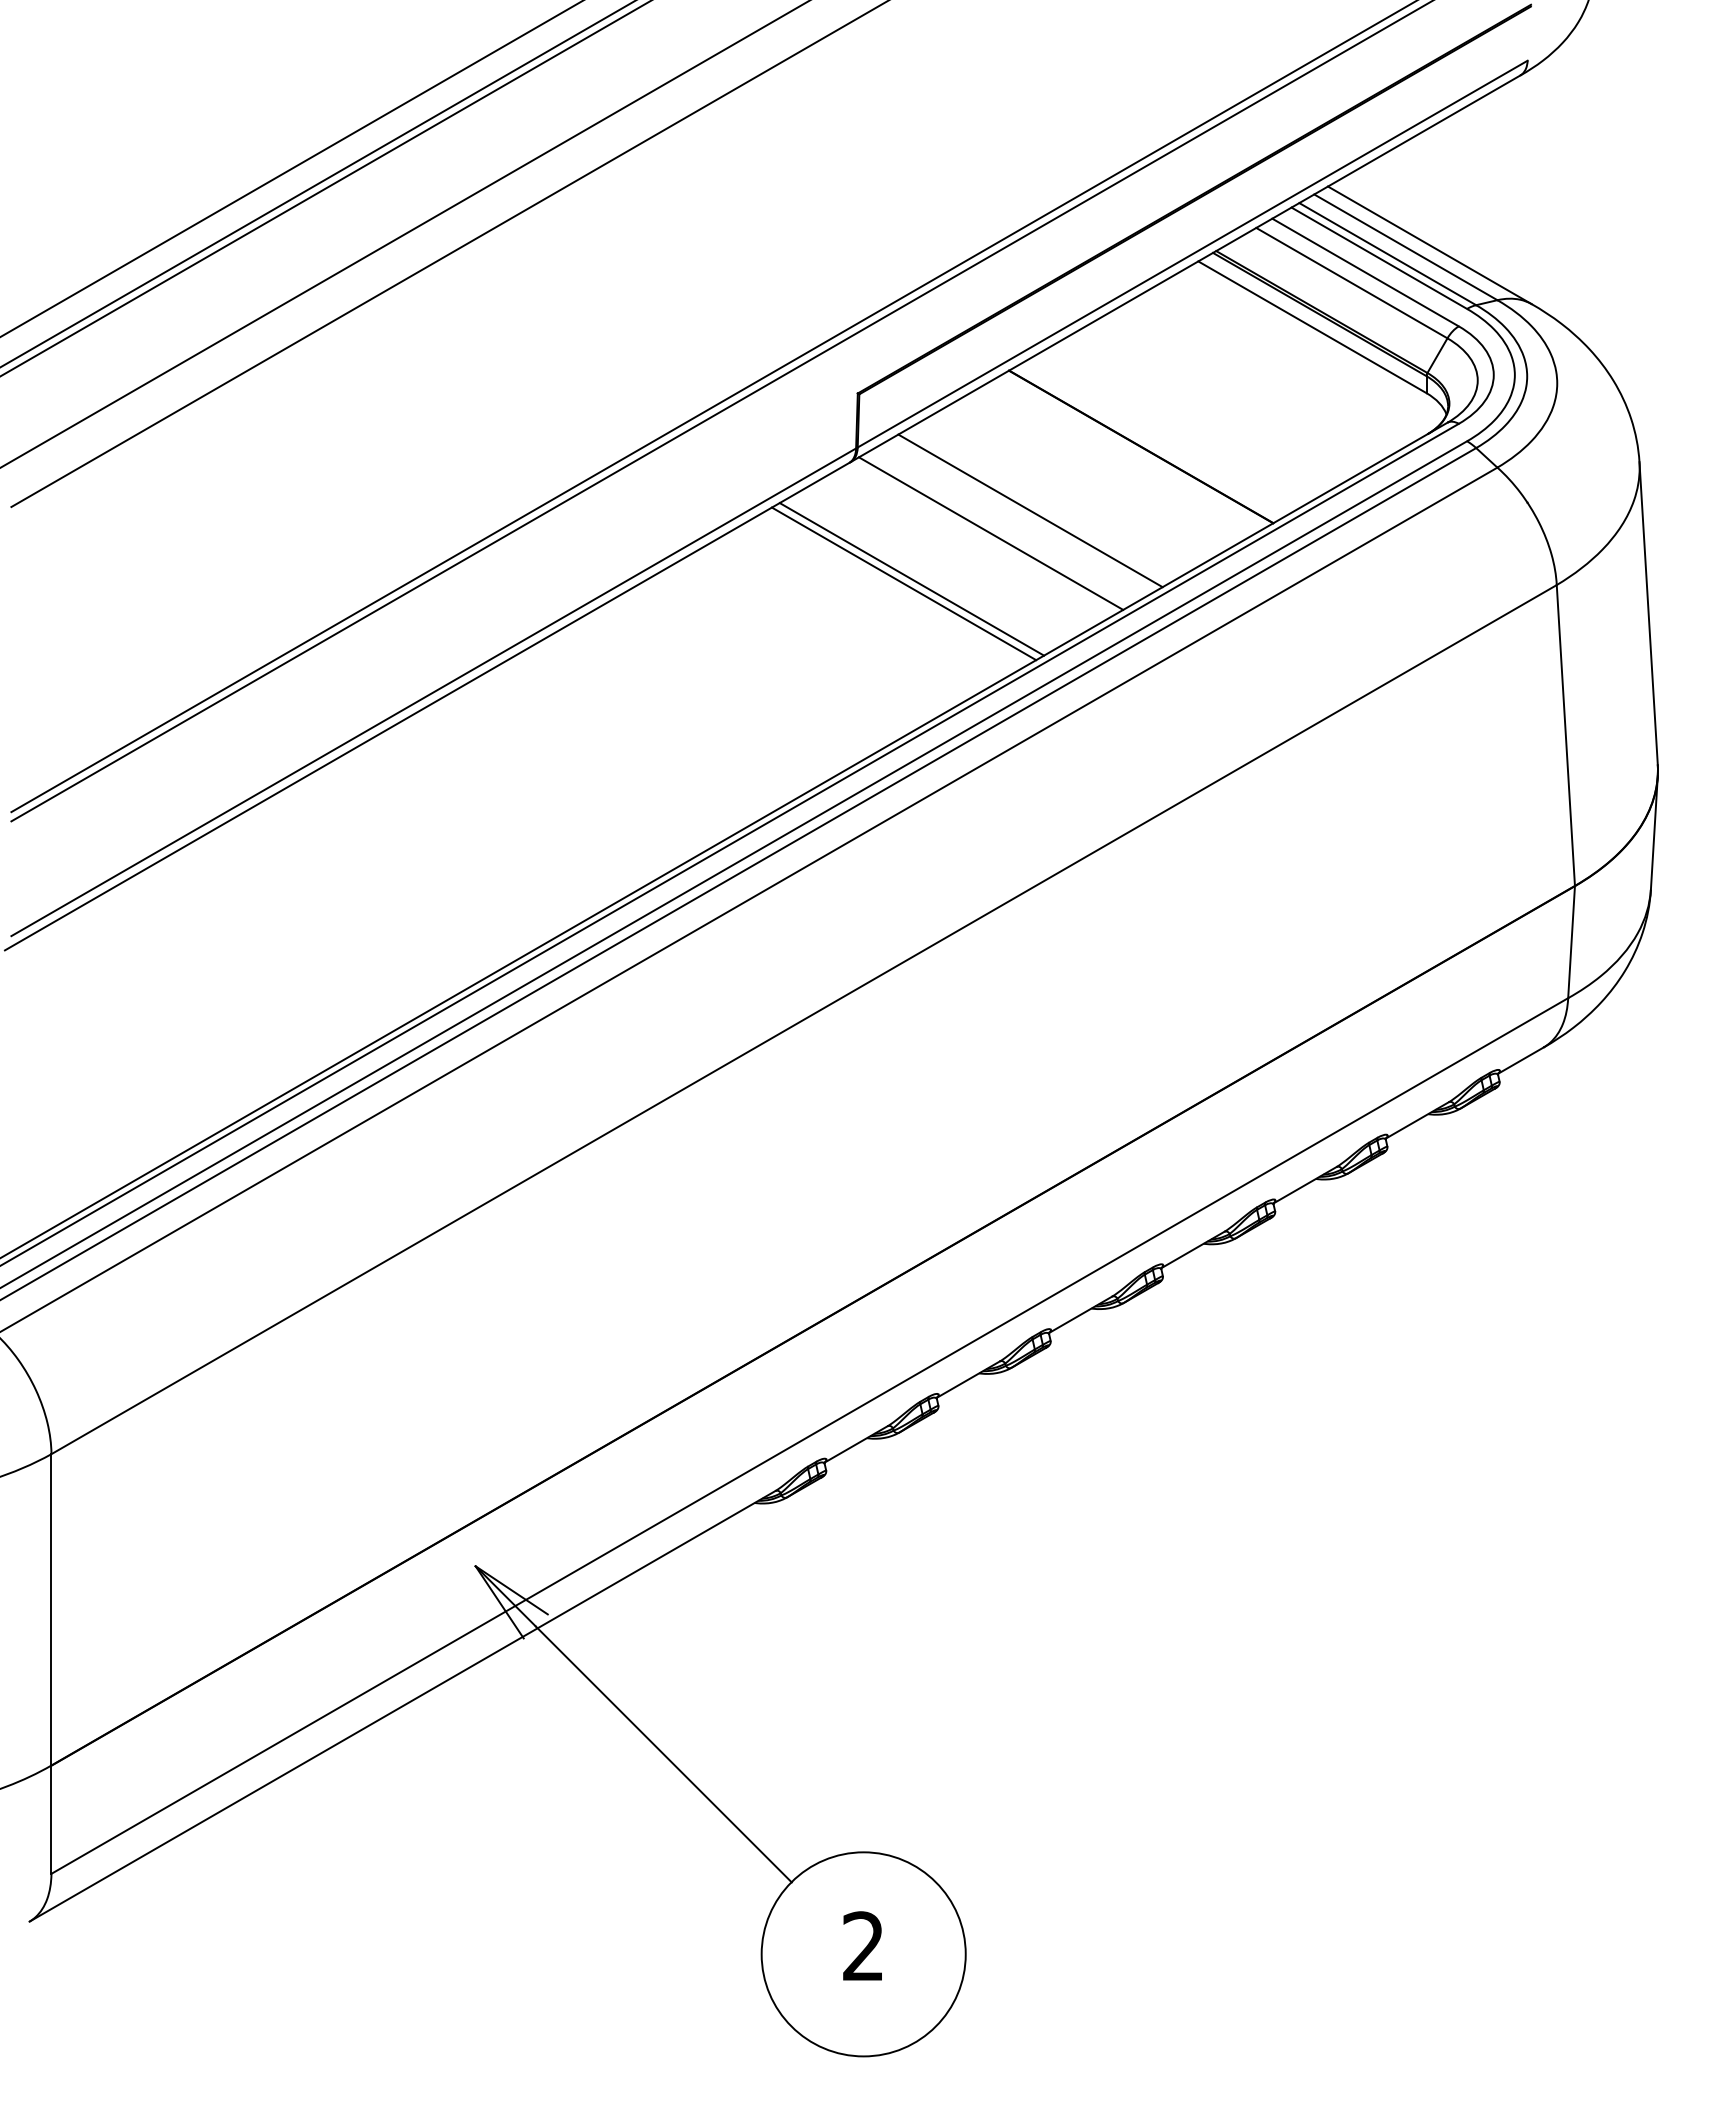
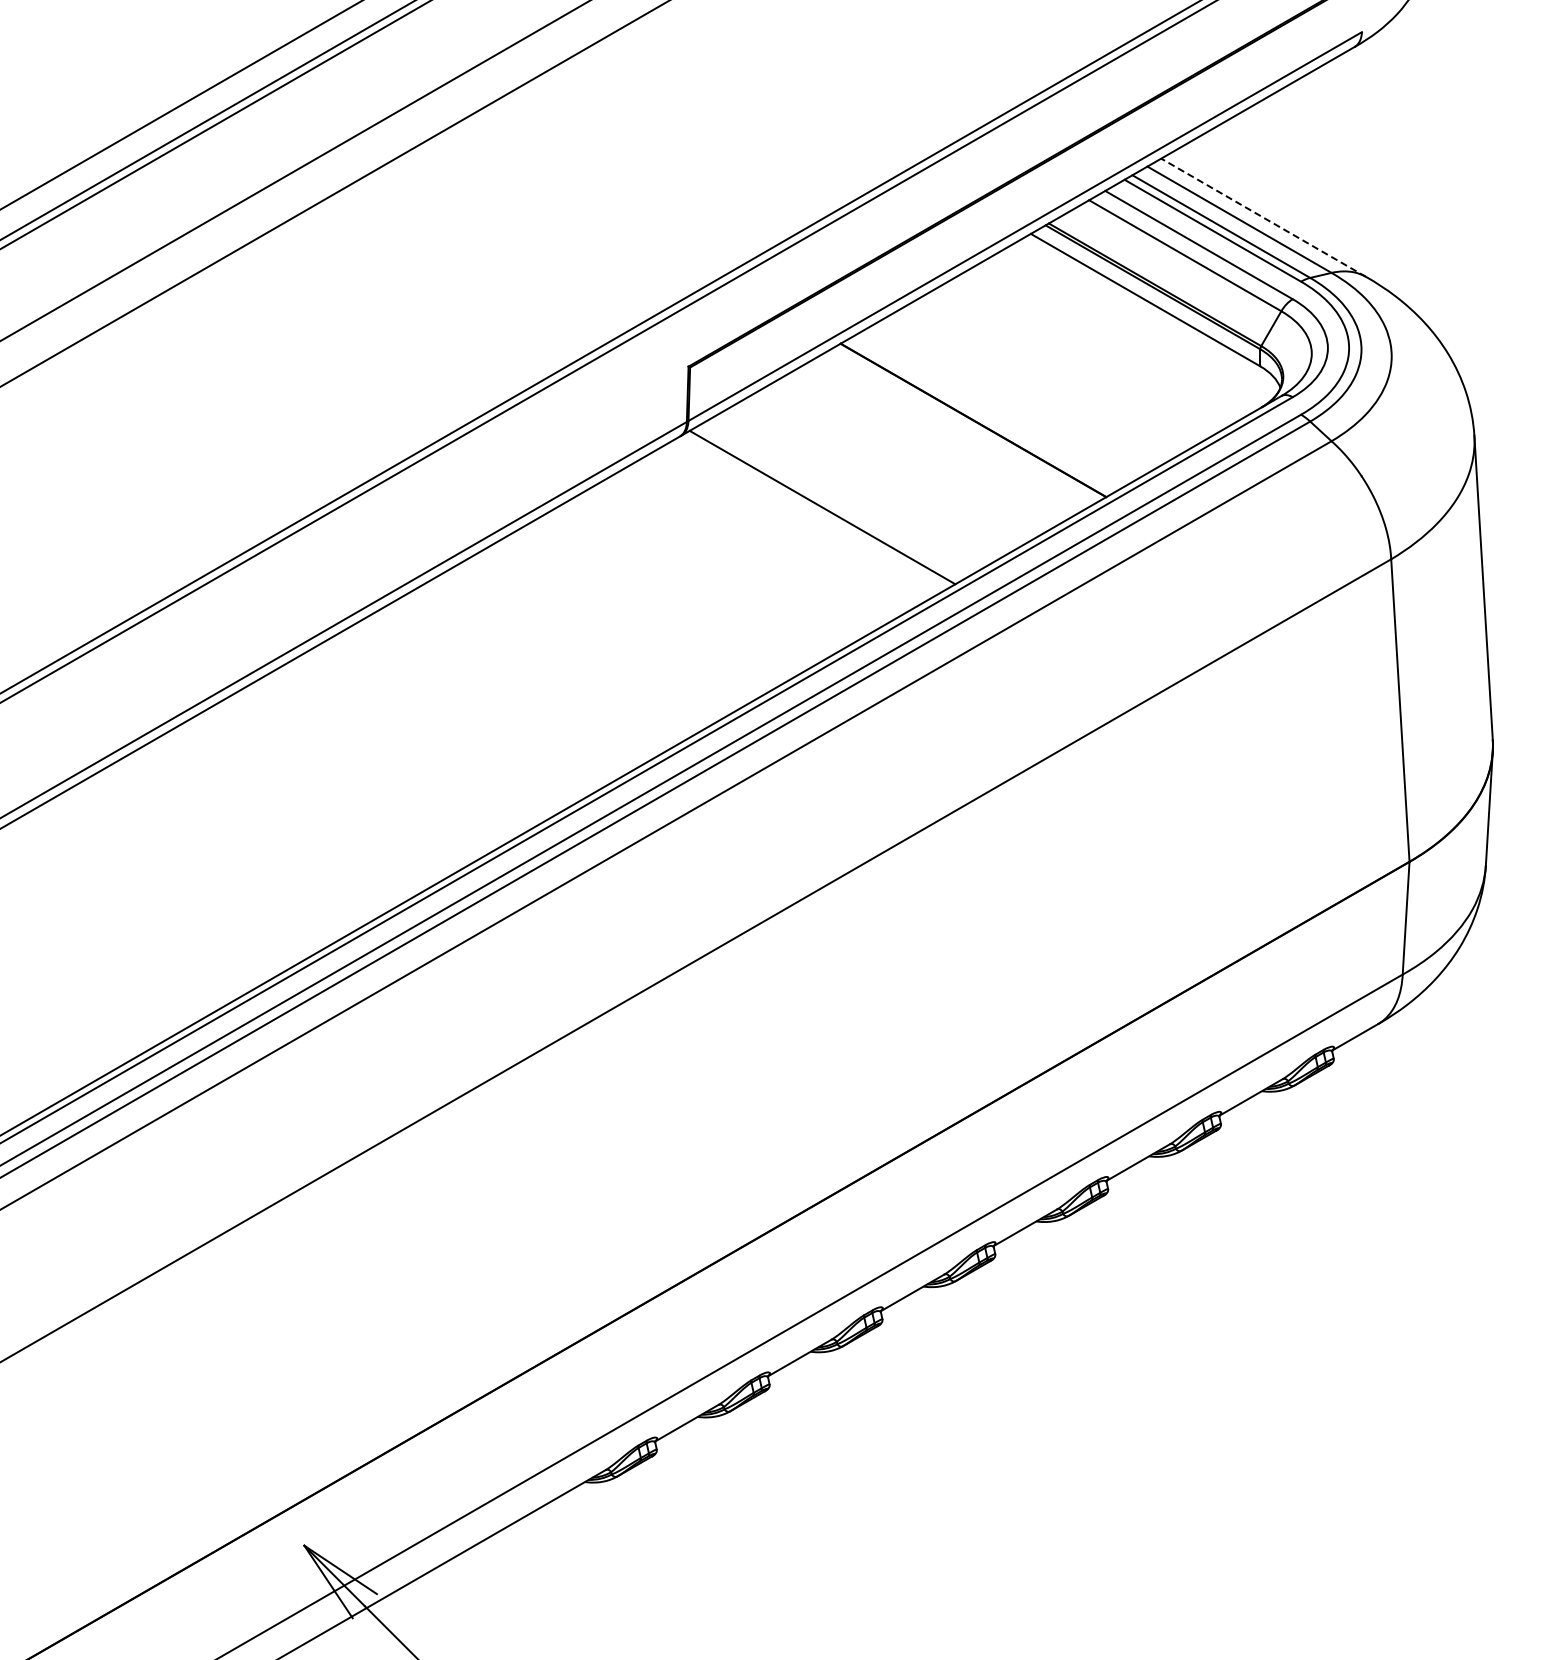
line: (1429, 245) -> (1263, 217), solid -> dashed
line: (1030, 510) -> (862, 484), removed
line: (911, 579) -> (742, 553), removed
line: (903, 583) -> (734, 557), removed

